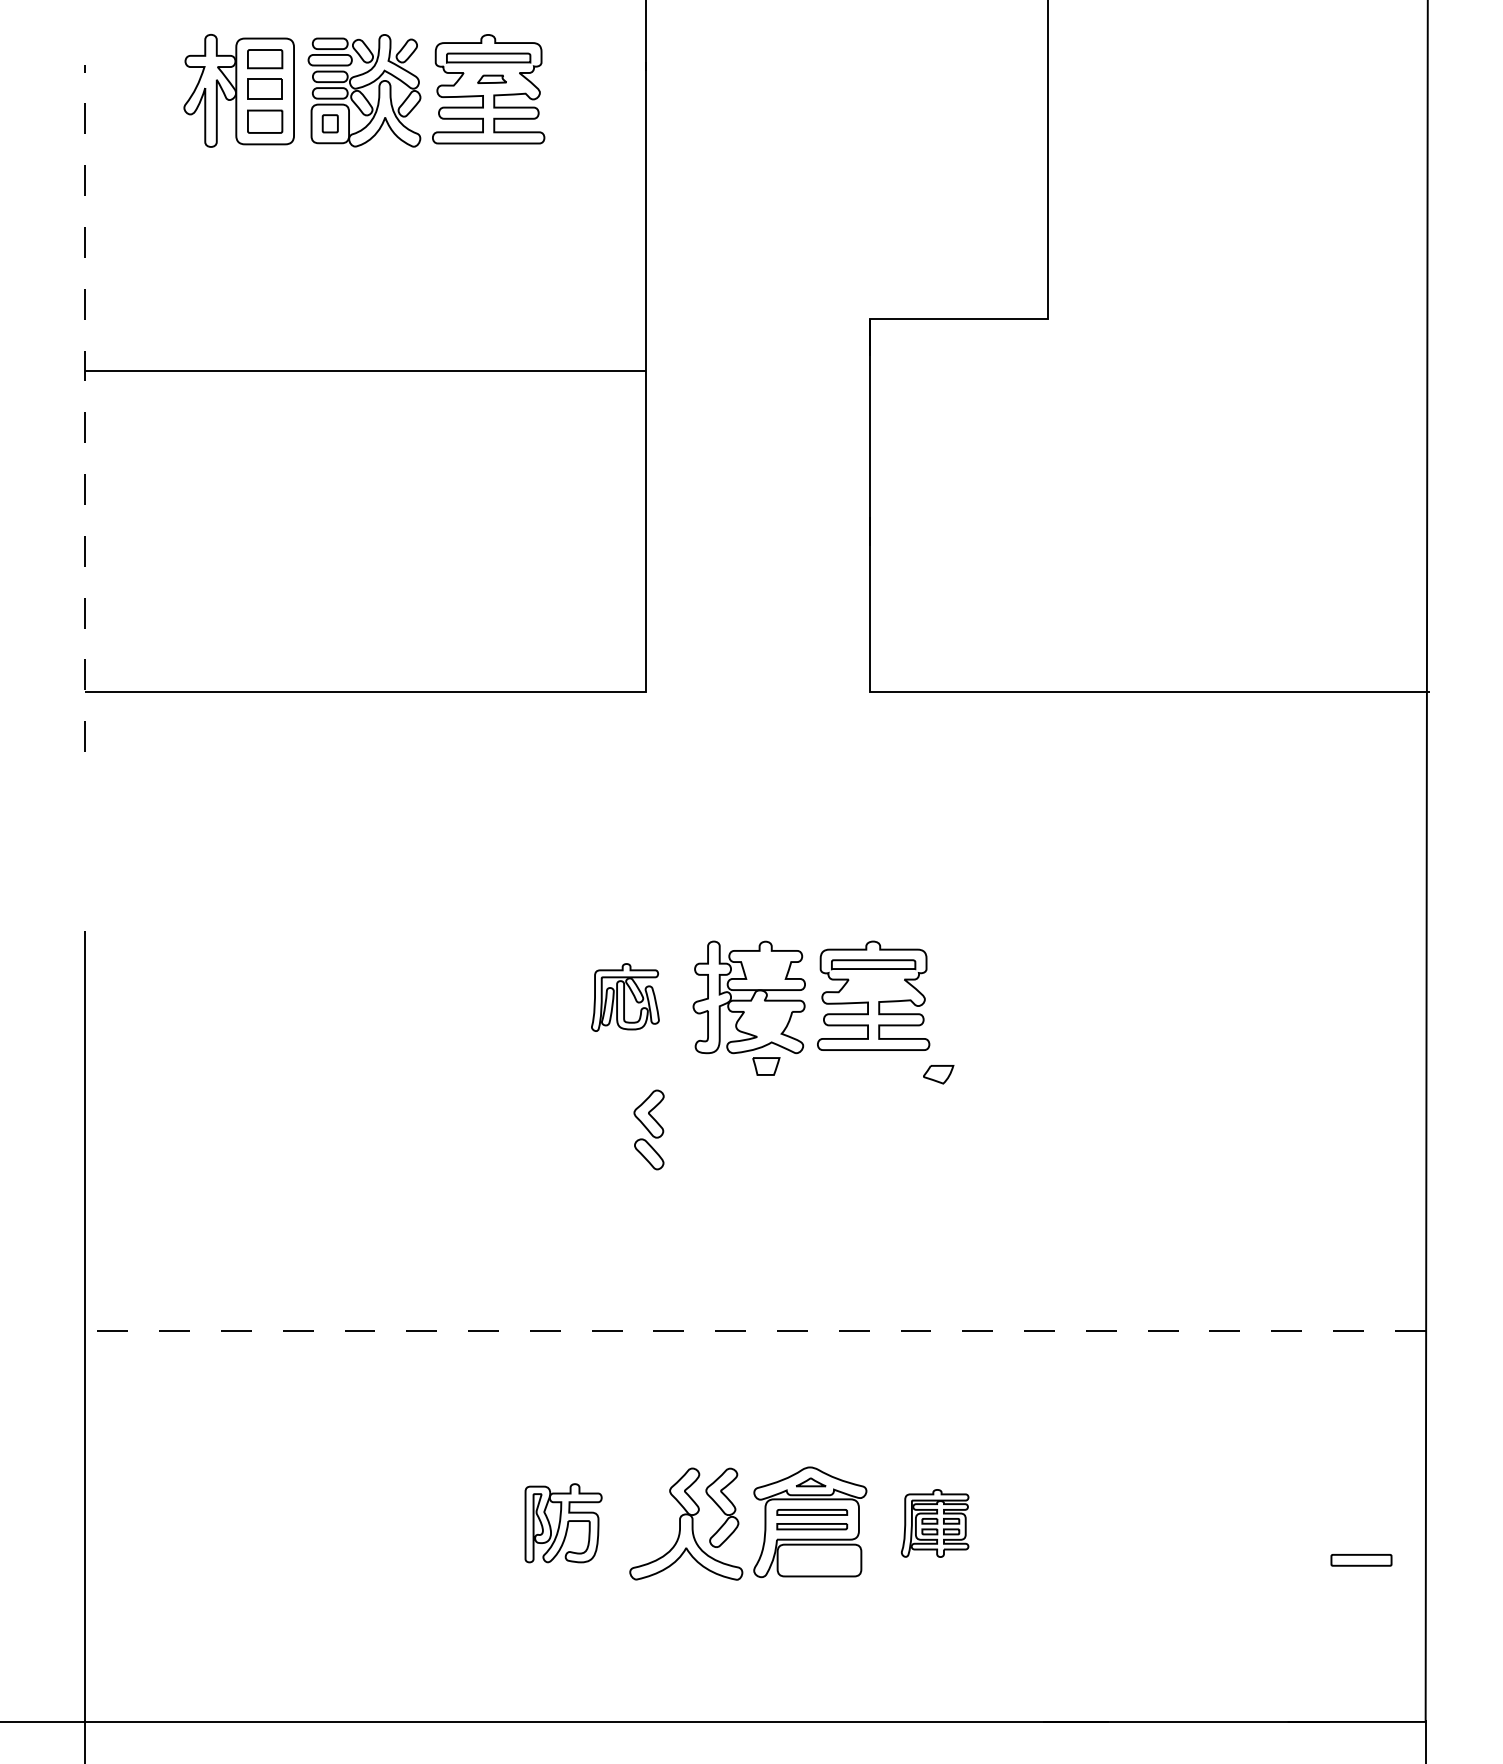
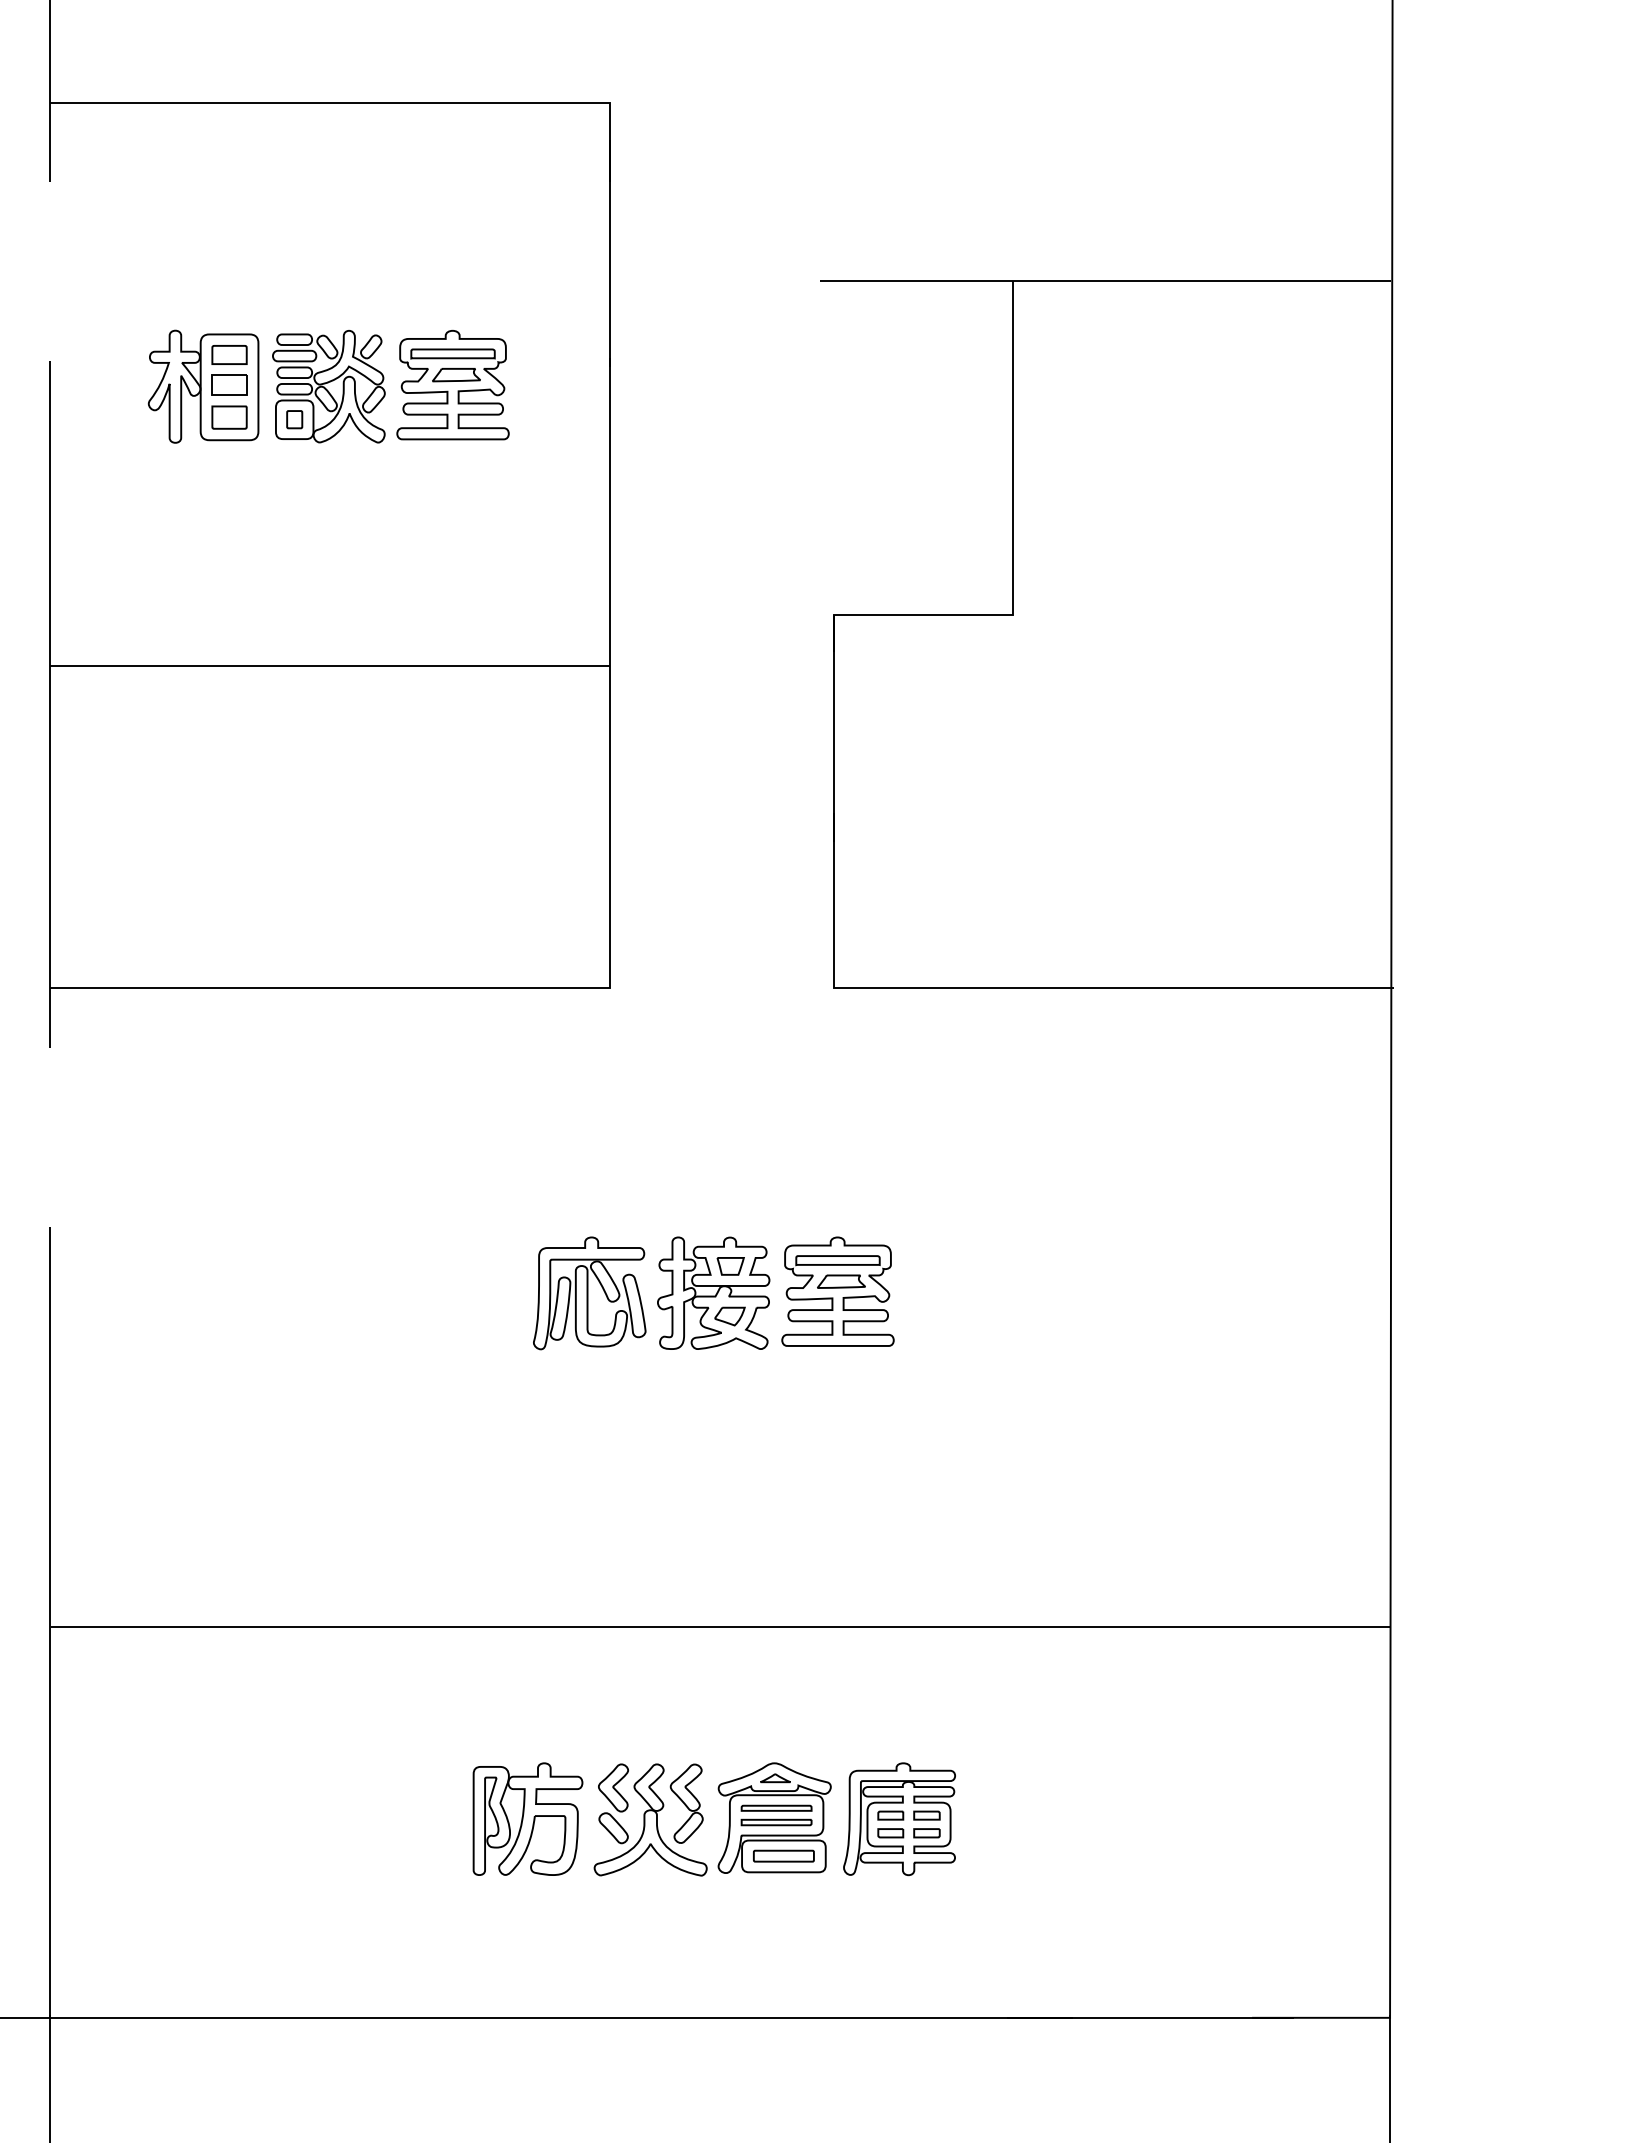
part: (492, 79) -> (456, 375), size x1.67
line: (85, 408) -> (49, 704), dashed -> solid
part: (877, 985) -> (841, 1281), added
part: (625, 997) -> (589, 1293), size x1.67
part: (766, 1066) -> (730, 1266), moved
part: (938, 1074) -> (729, 1316), moved
part: (649, 1129) -> (613, 1803), moved
line: (756, 1331) -> (720, 1627), dashed -> solid
part: (563, 1522) -> (527, 1818), size x1.43
part: (935, 1523) -> (899, 1819), size x1.67
part: (1361, 1559) -> (783, 1855), moved

